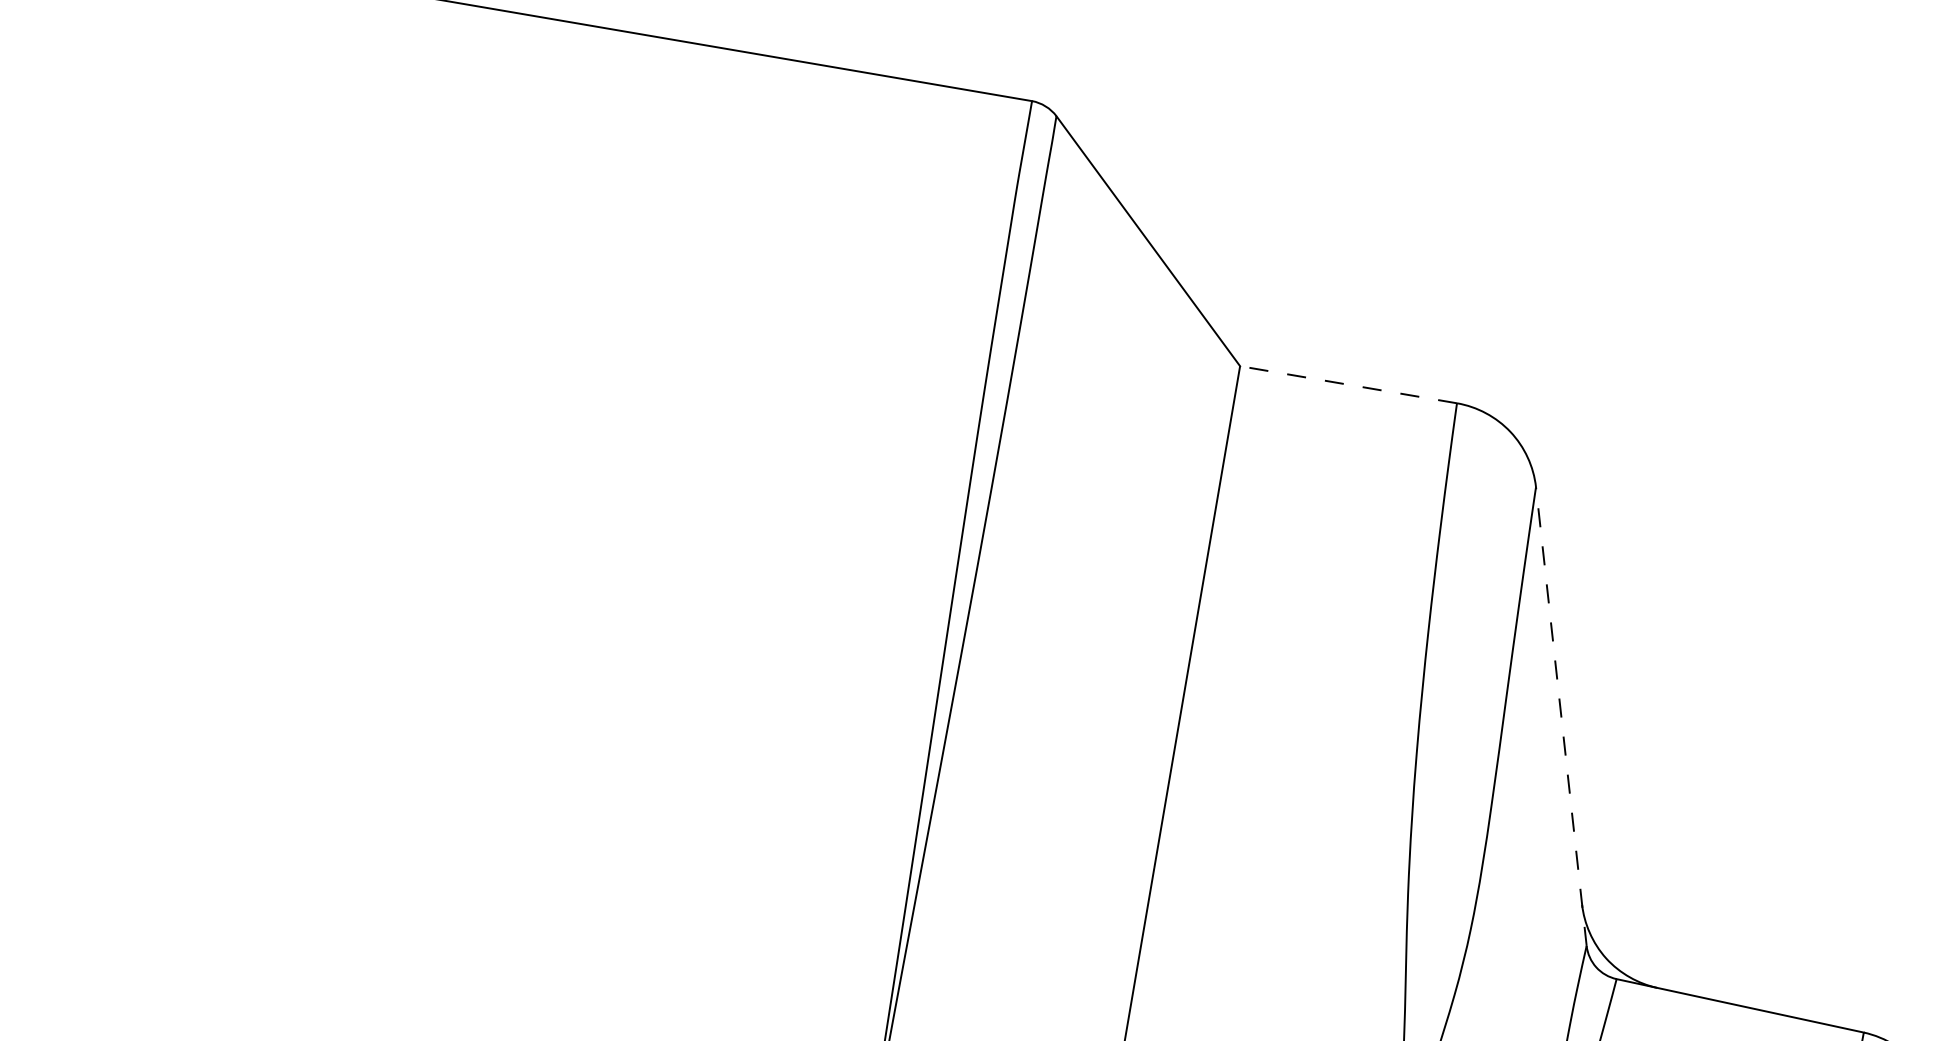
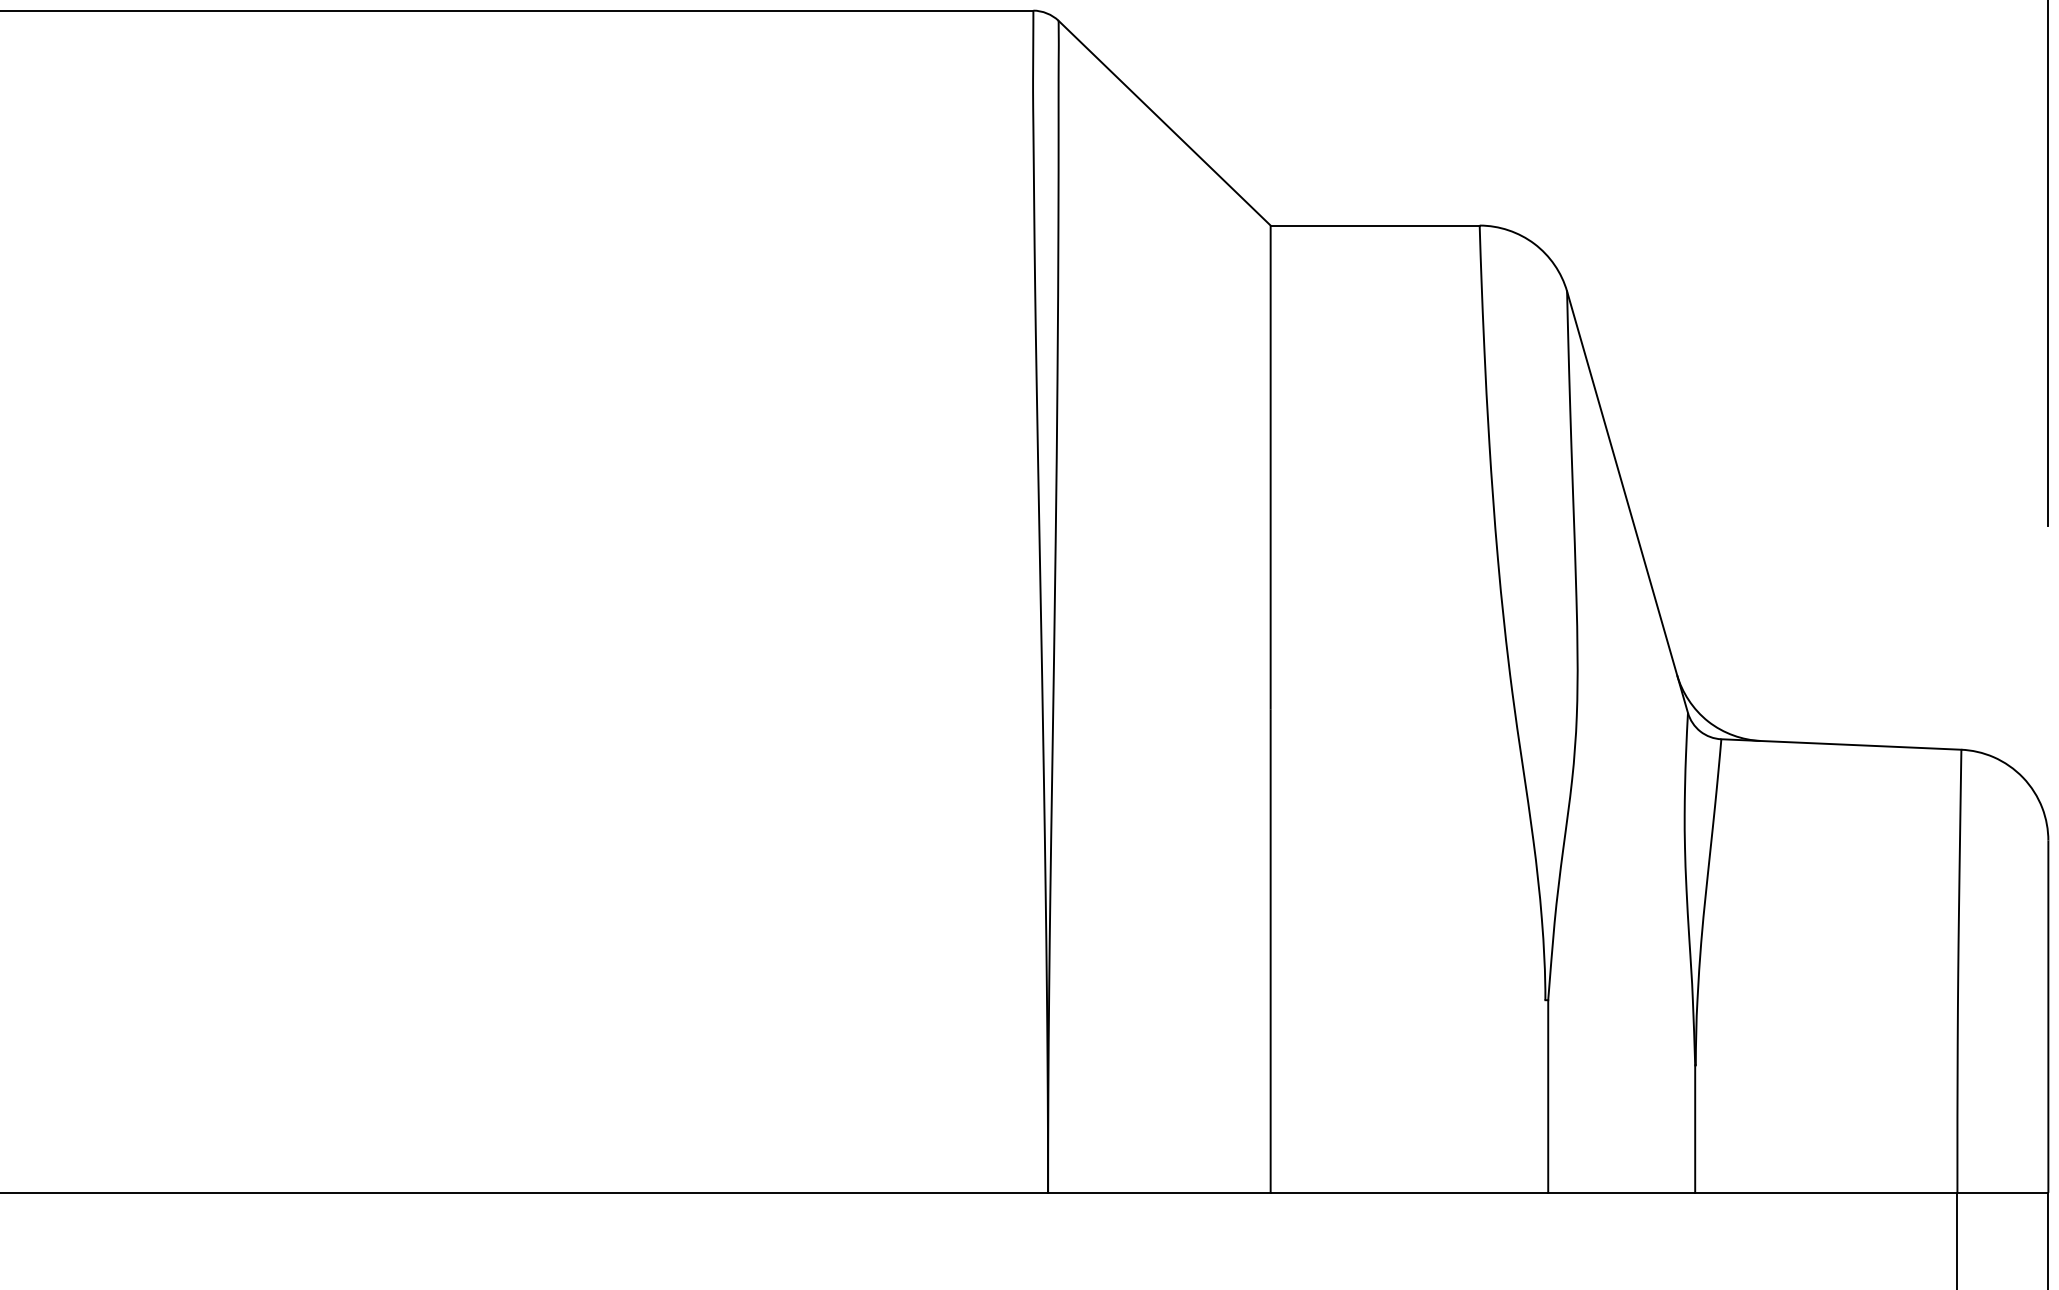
line: (1348, 384) -> (1375, 225), dashed -> solid
line: (1561, 715) -> (1627, 501), dashed -> solid

